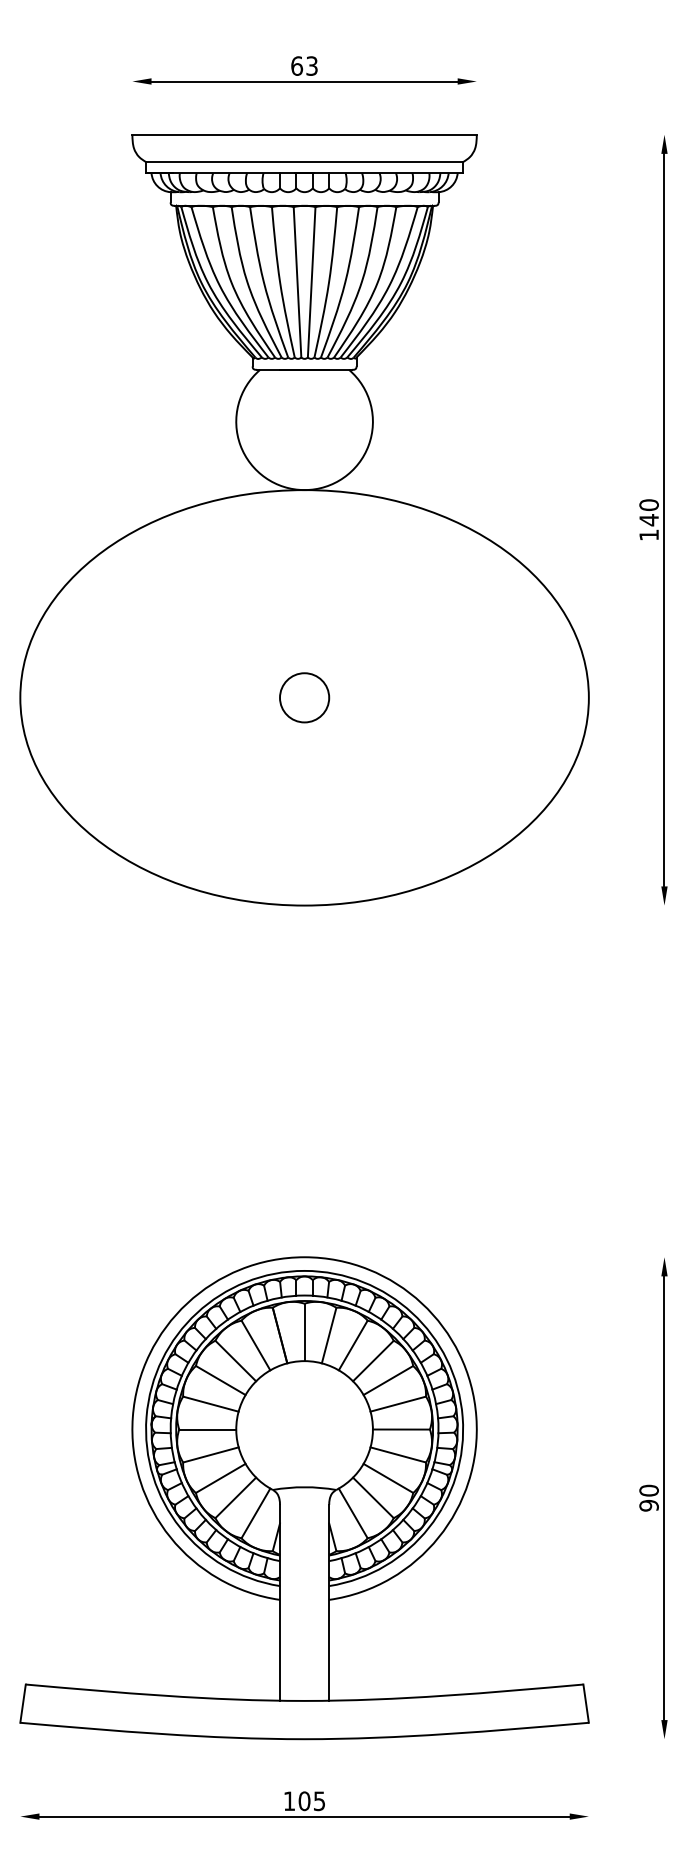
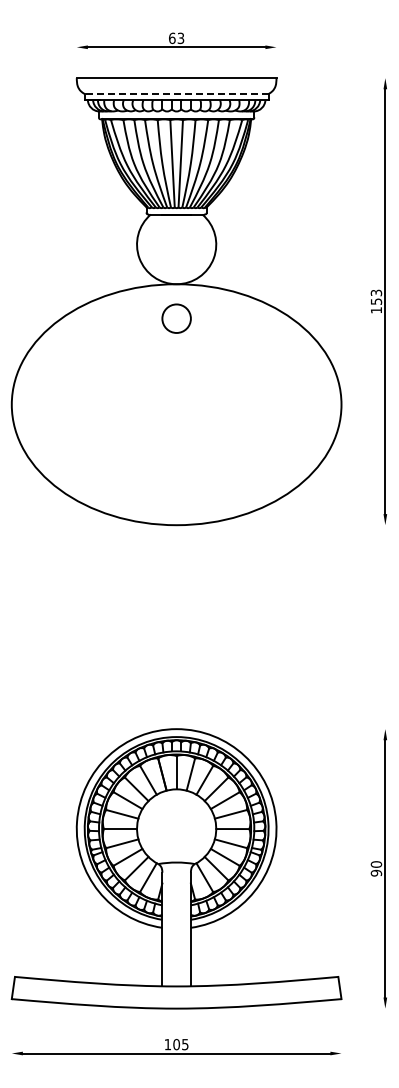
line: (304, 162) -> (176, 94), solid -> dashed
text: (649, 512) -> (376, 297), 140 -> 153
circle: (304, 697) -> (176, 318), moved

